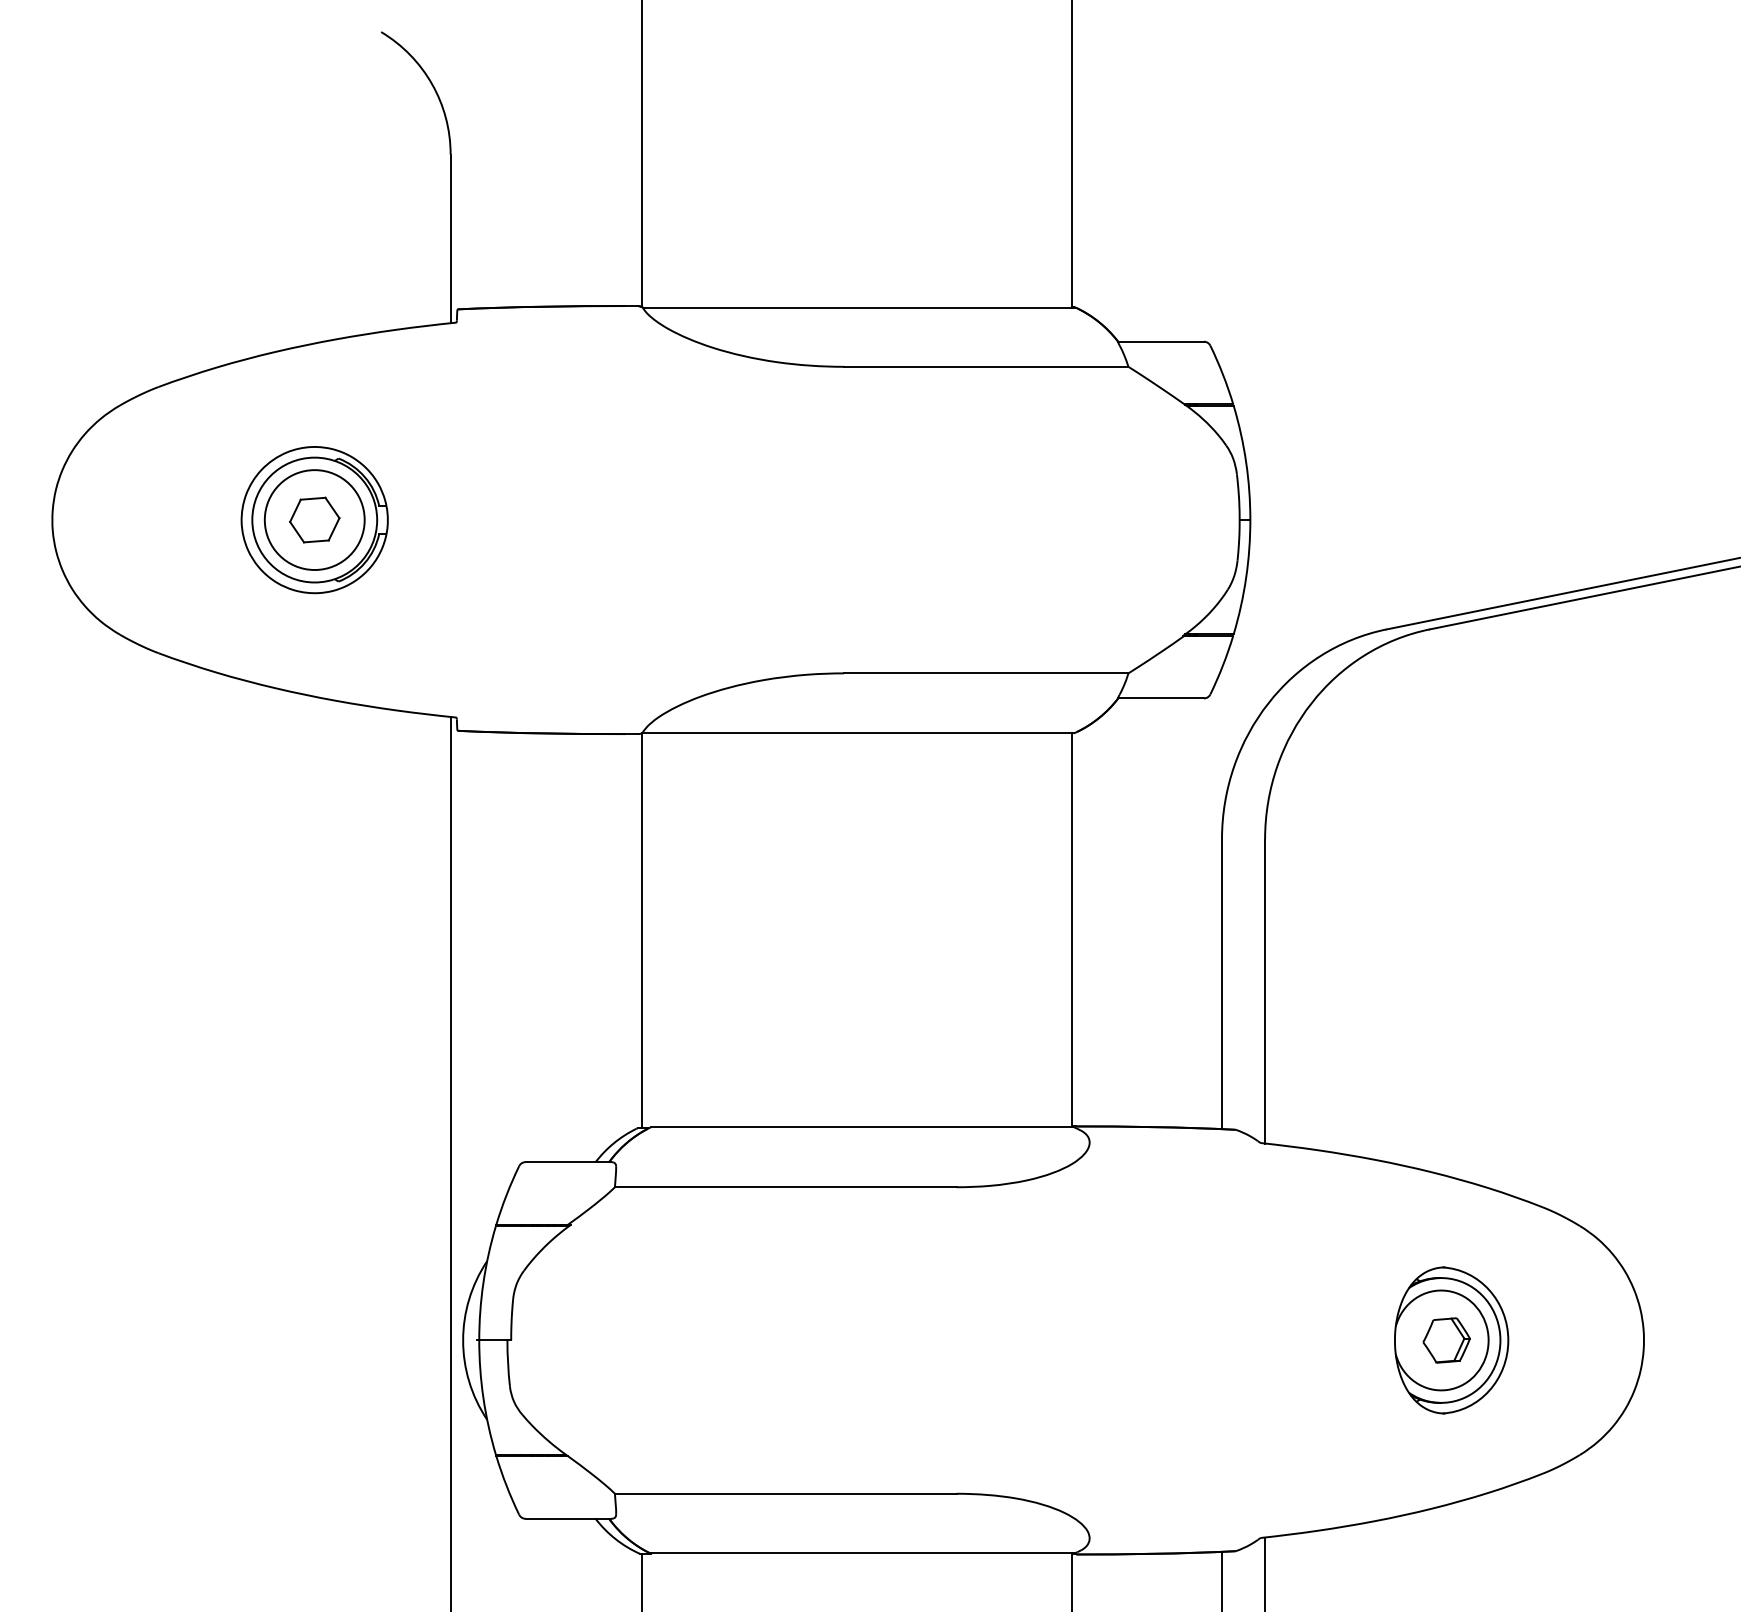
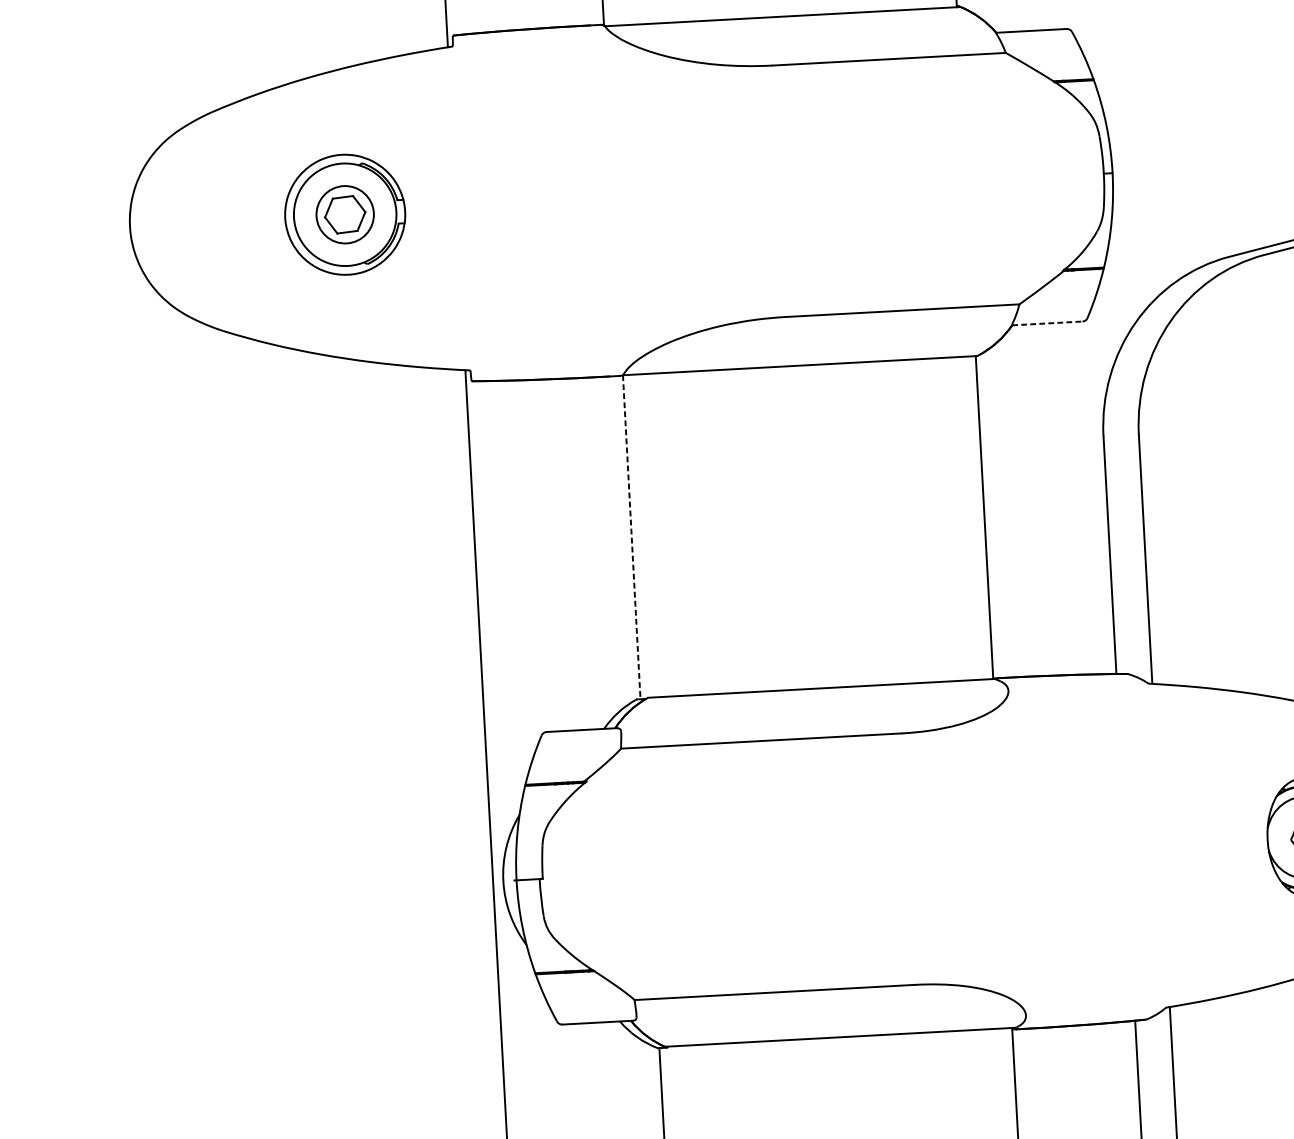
circle: (314, 520) -> (345, 215), size x0.7
line: (1161, 698) -> (1047, 323), solid -> dashed
line: (641, 931) -> (631, 537), solid -> dashed

